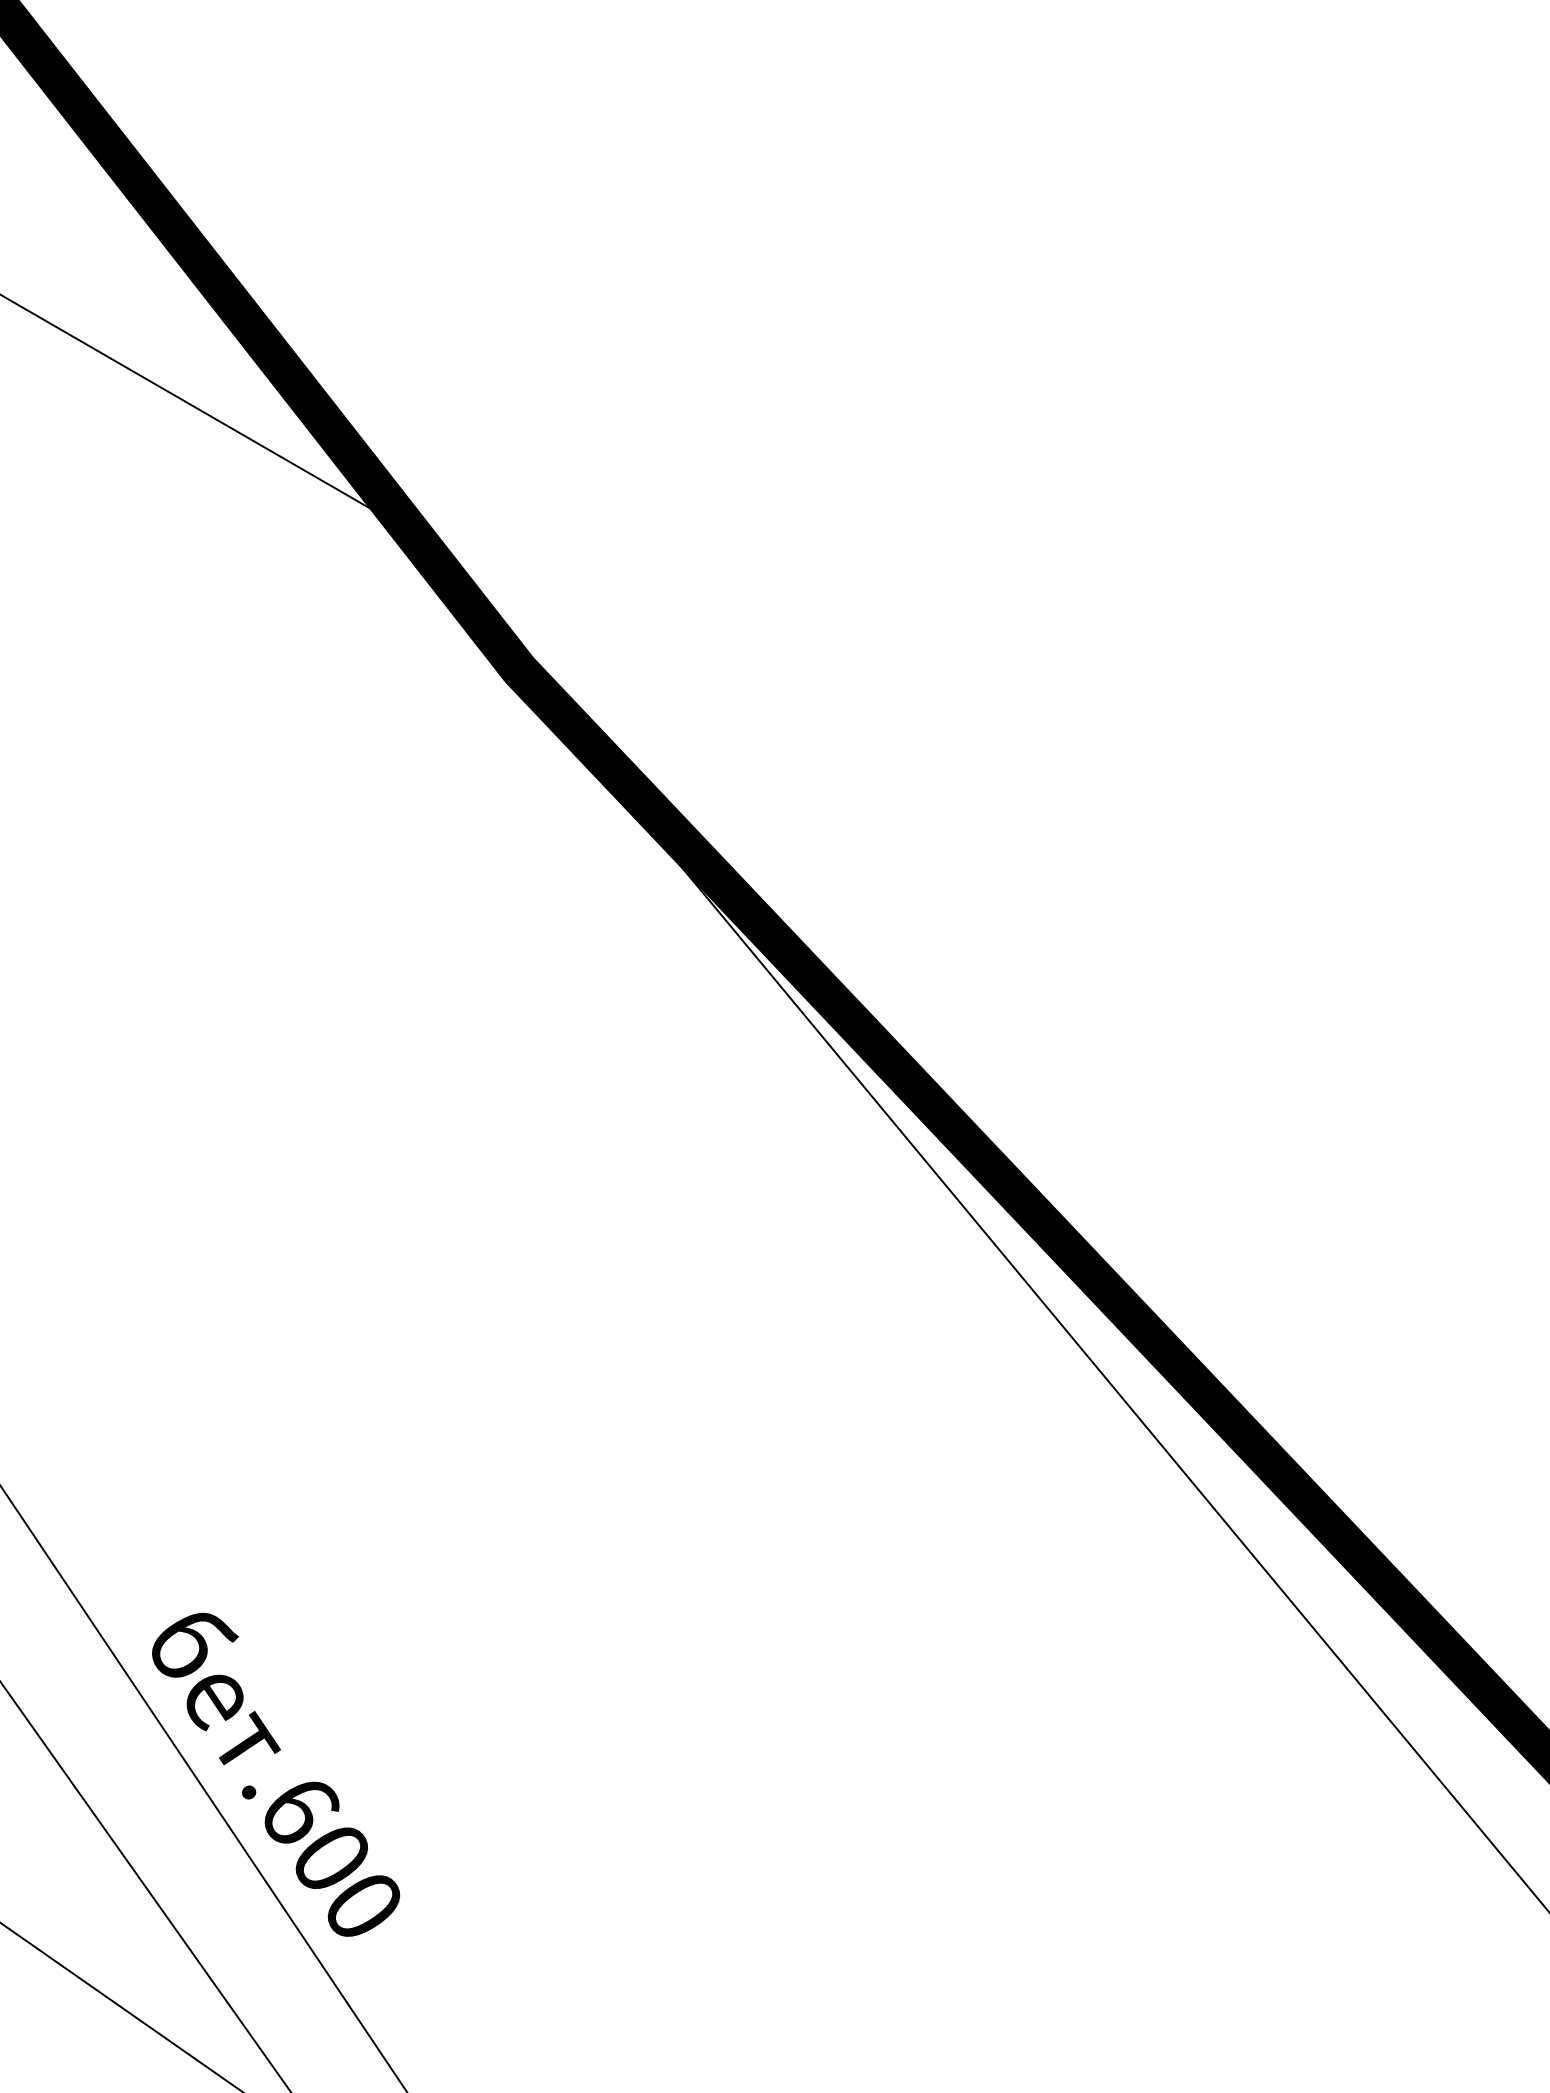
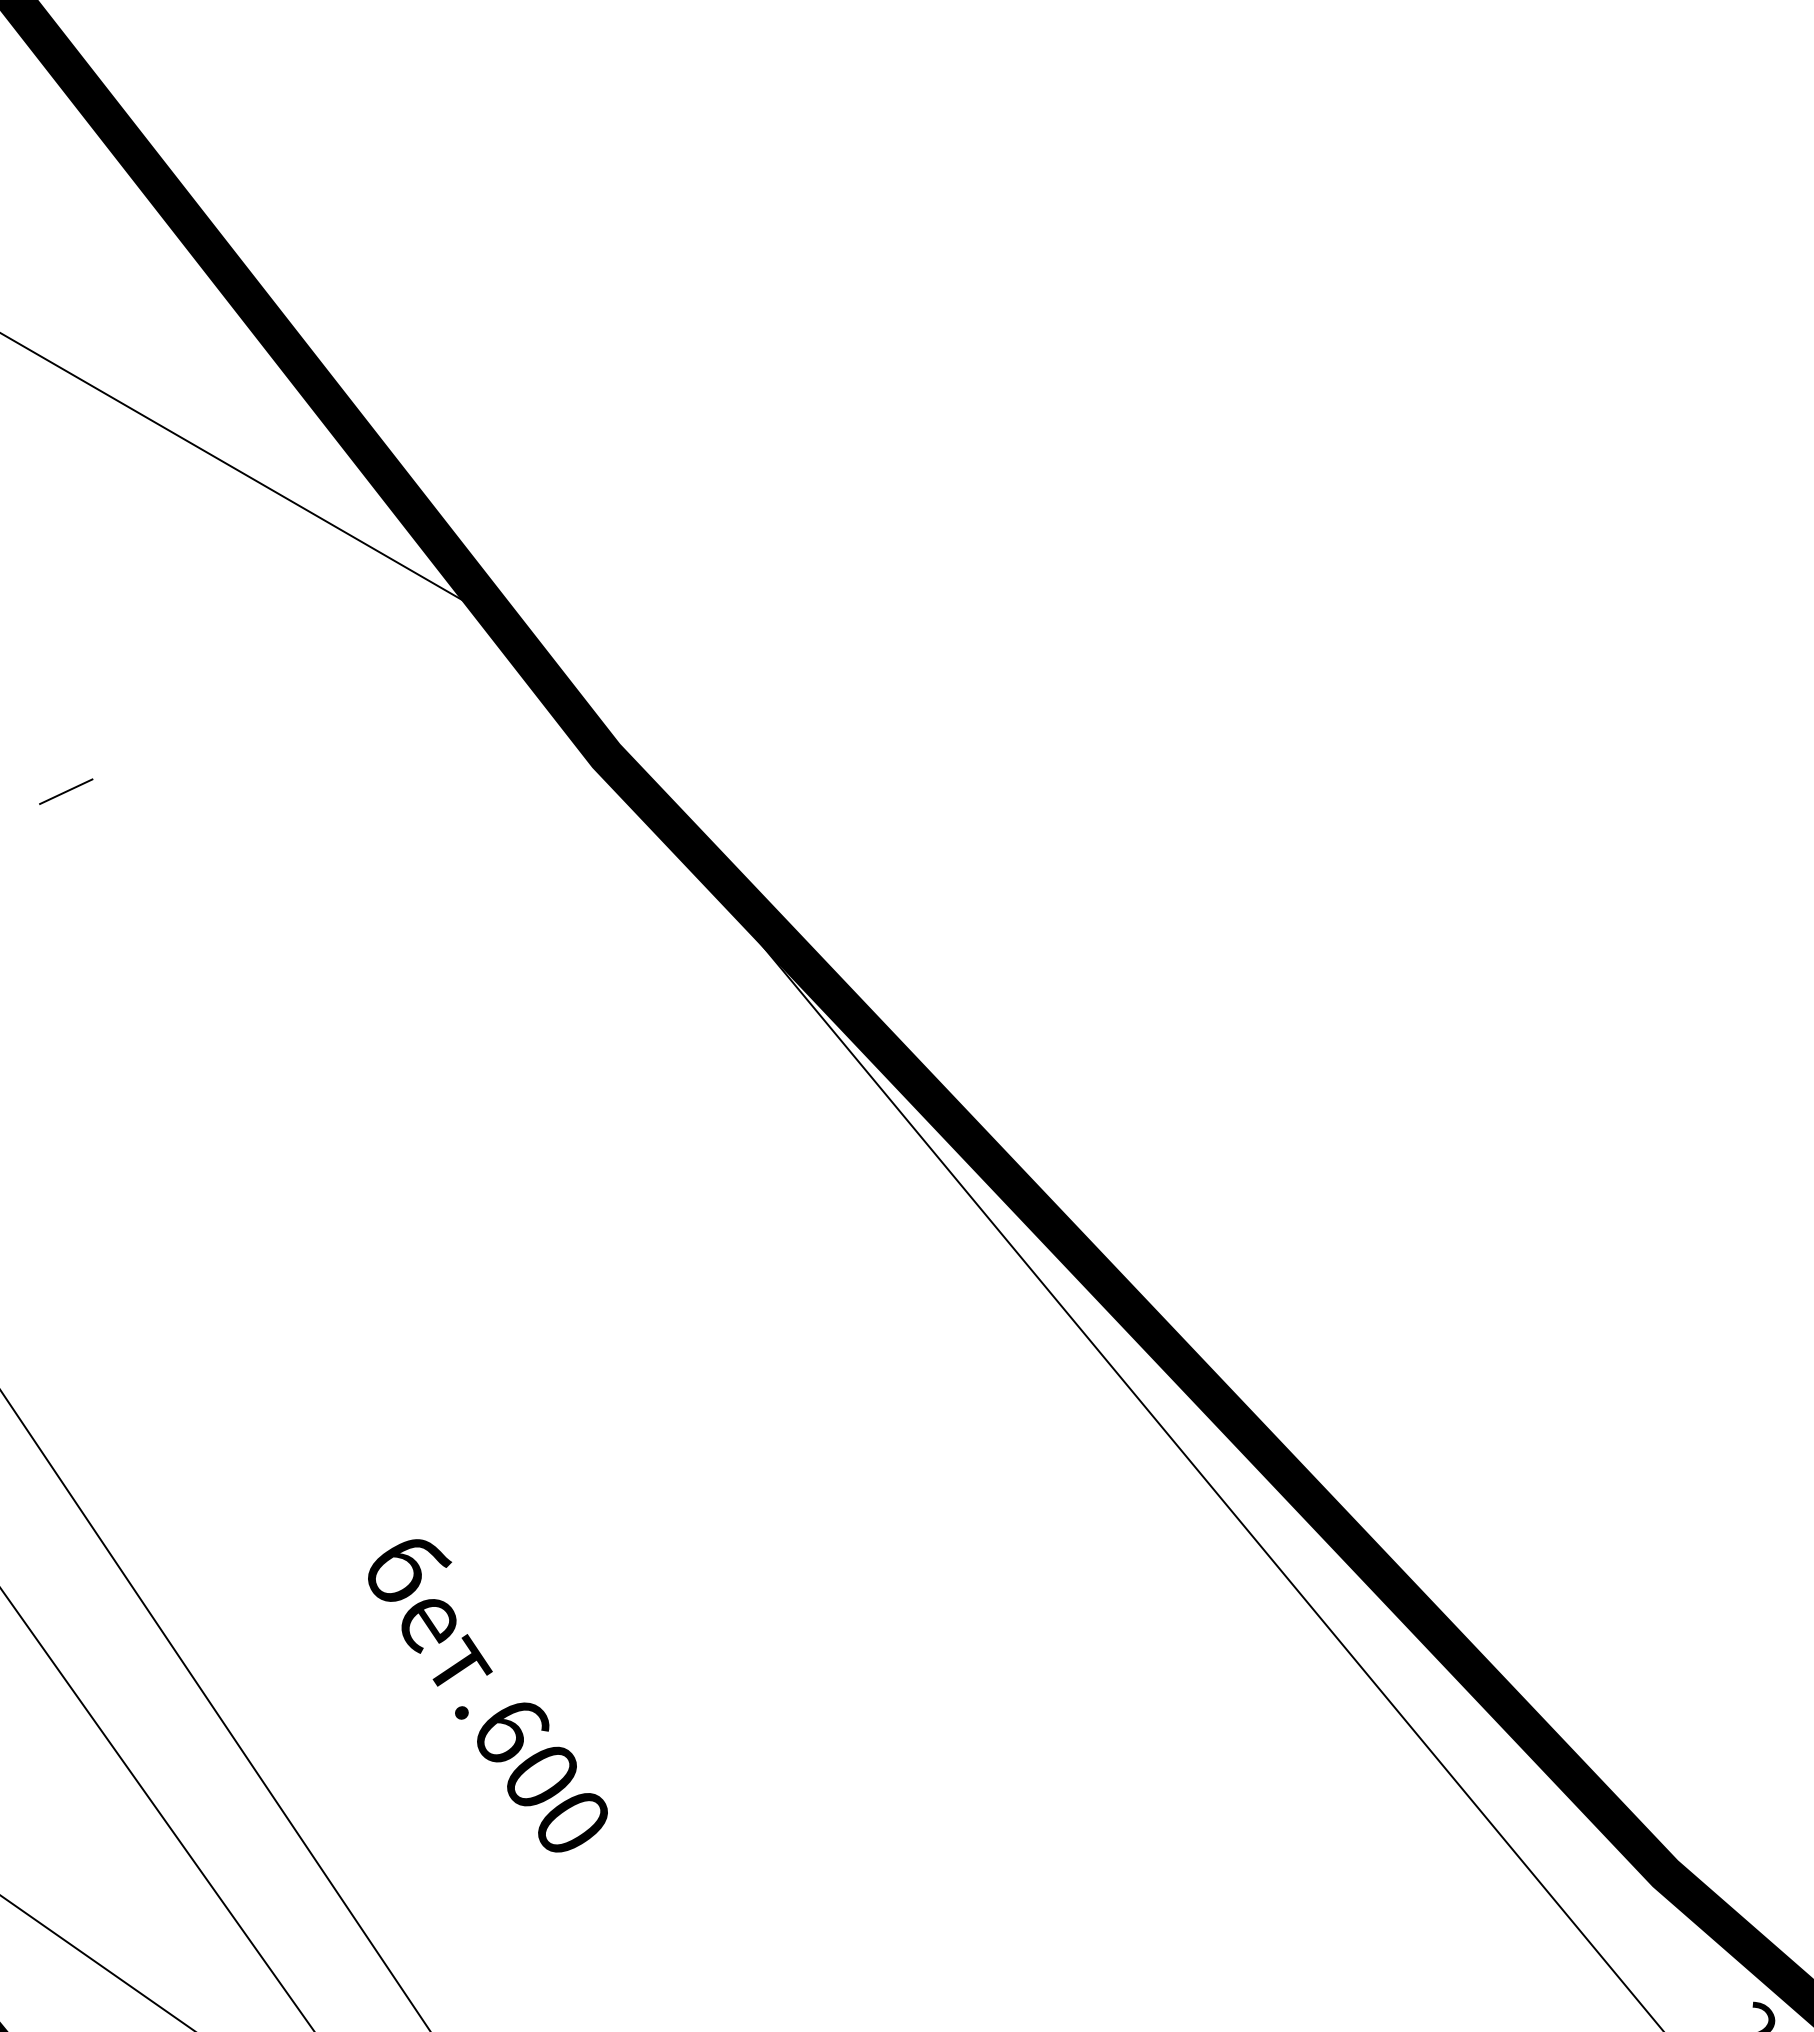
text: (275, 1774) -> (487, 1695), moved

